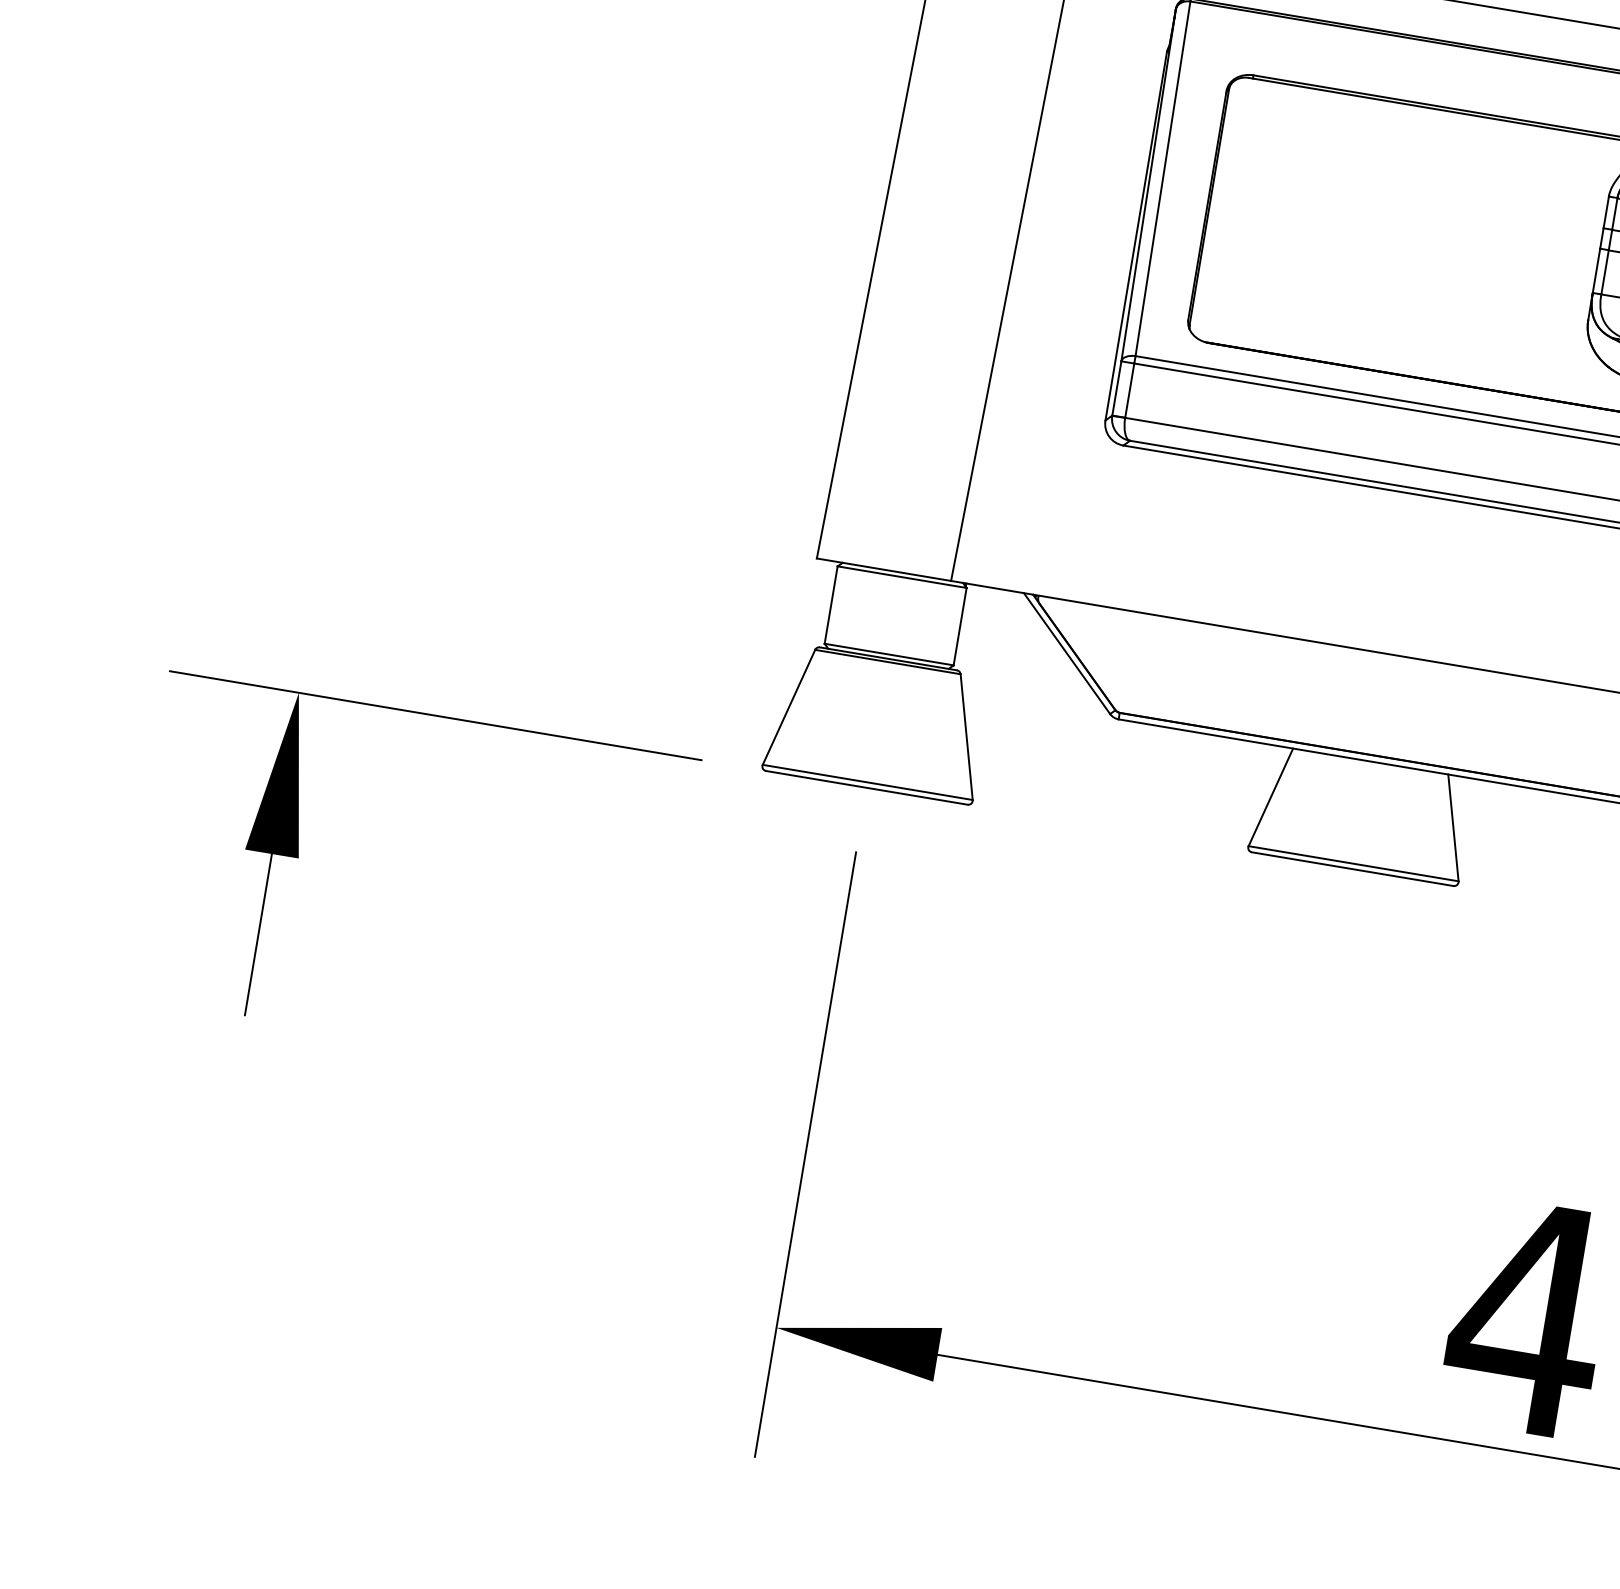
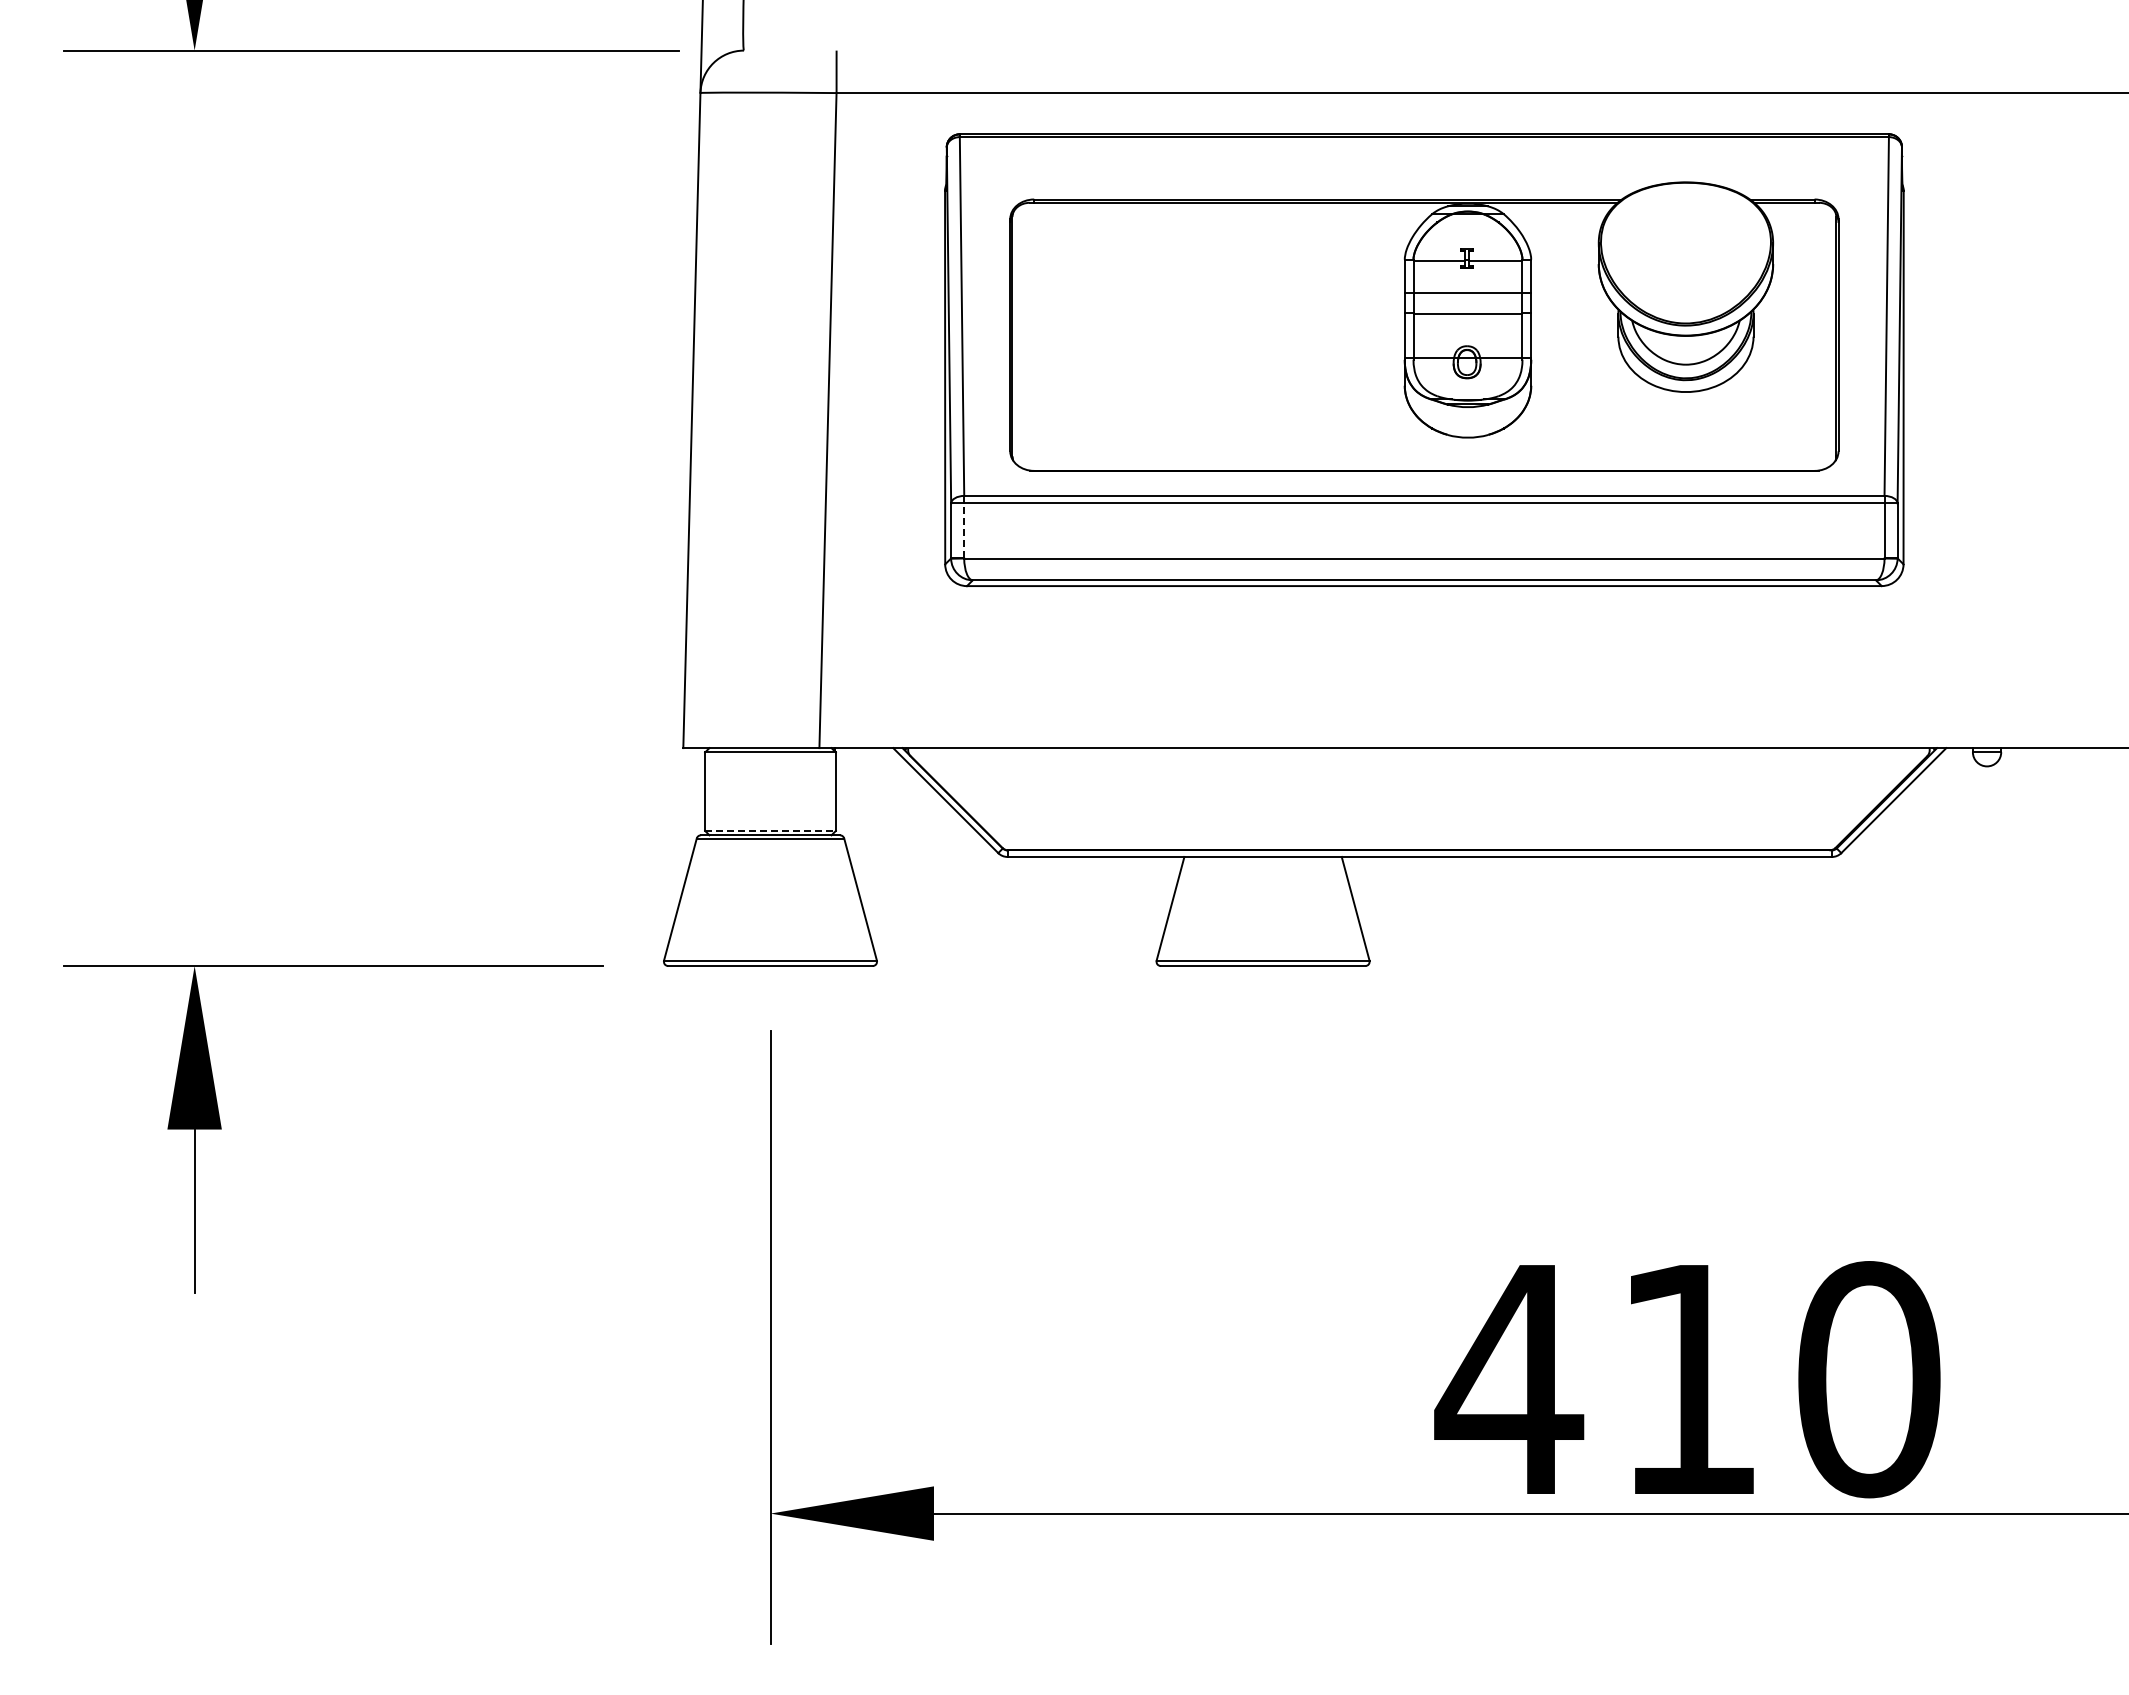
line: (1130, 390) -> (964, 530), solid -> dashed
line: (890, 654) -> (771, 830), solid -> dashed

